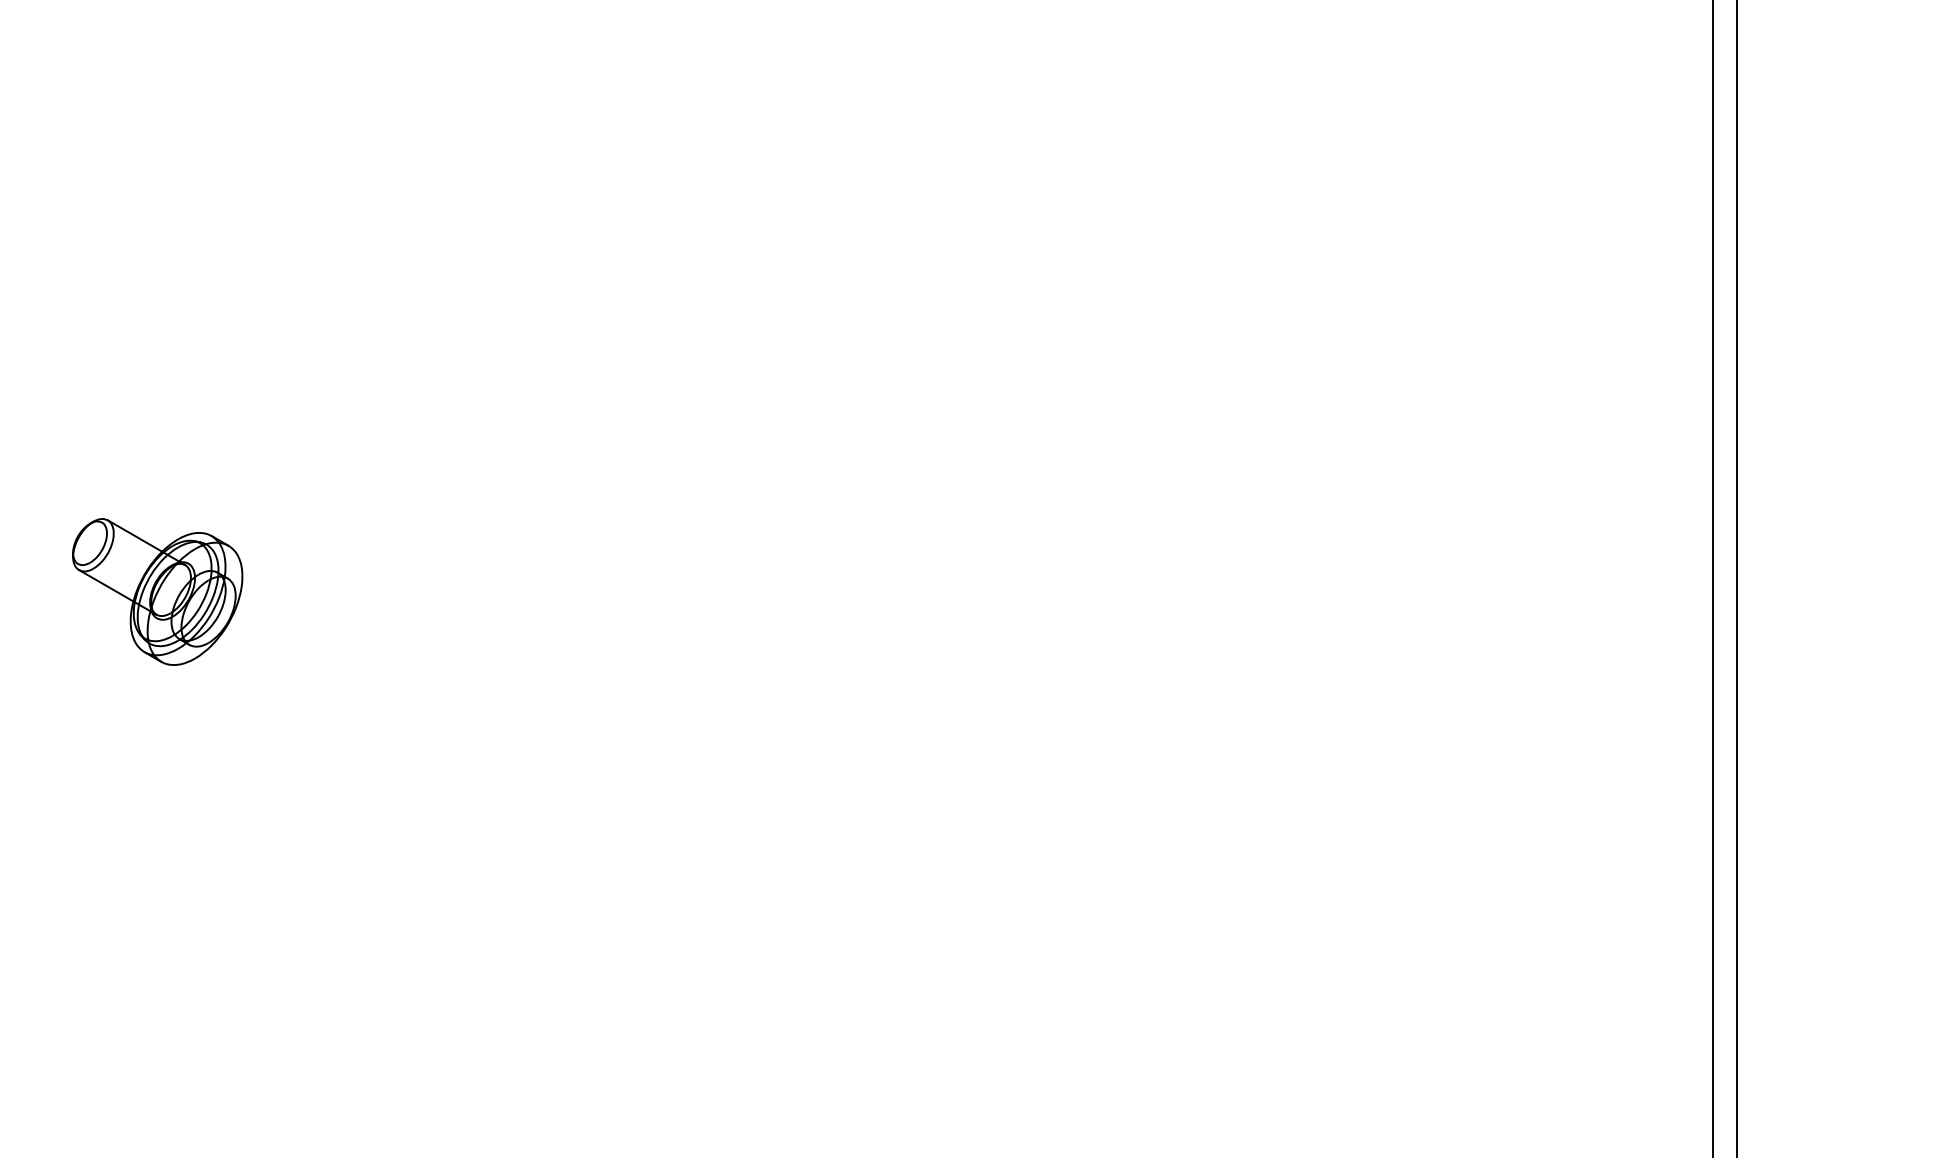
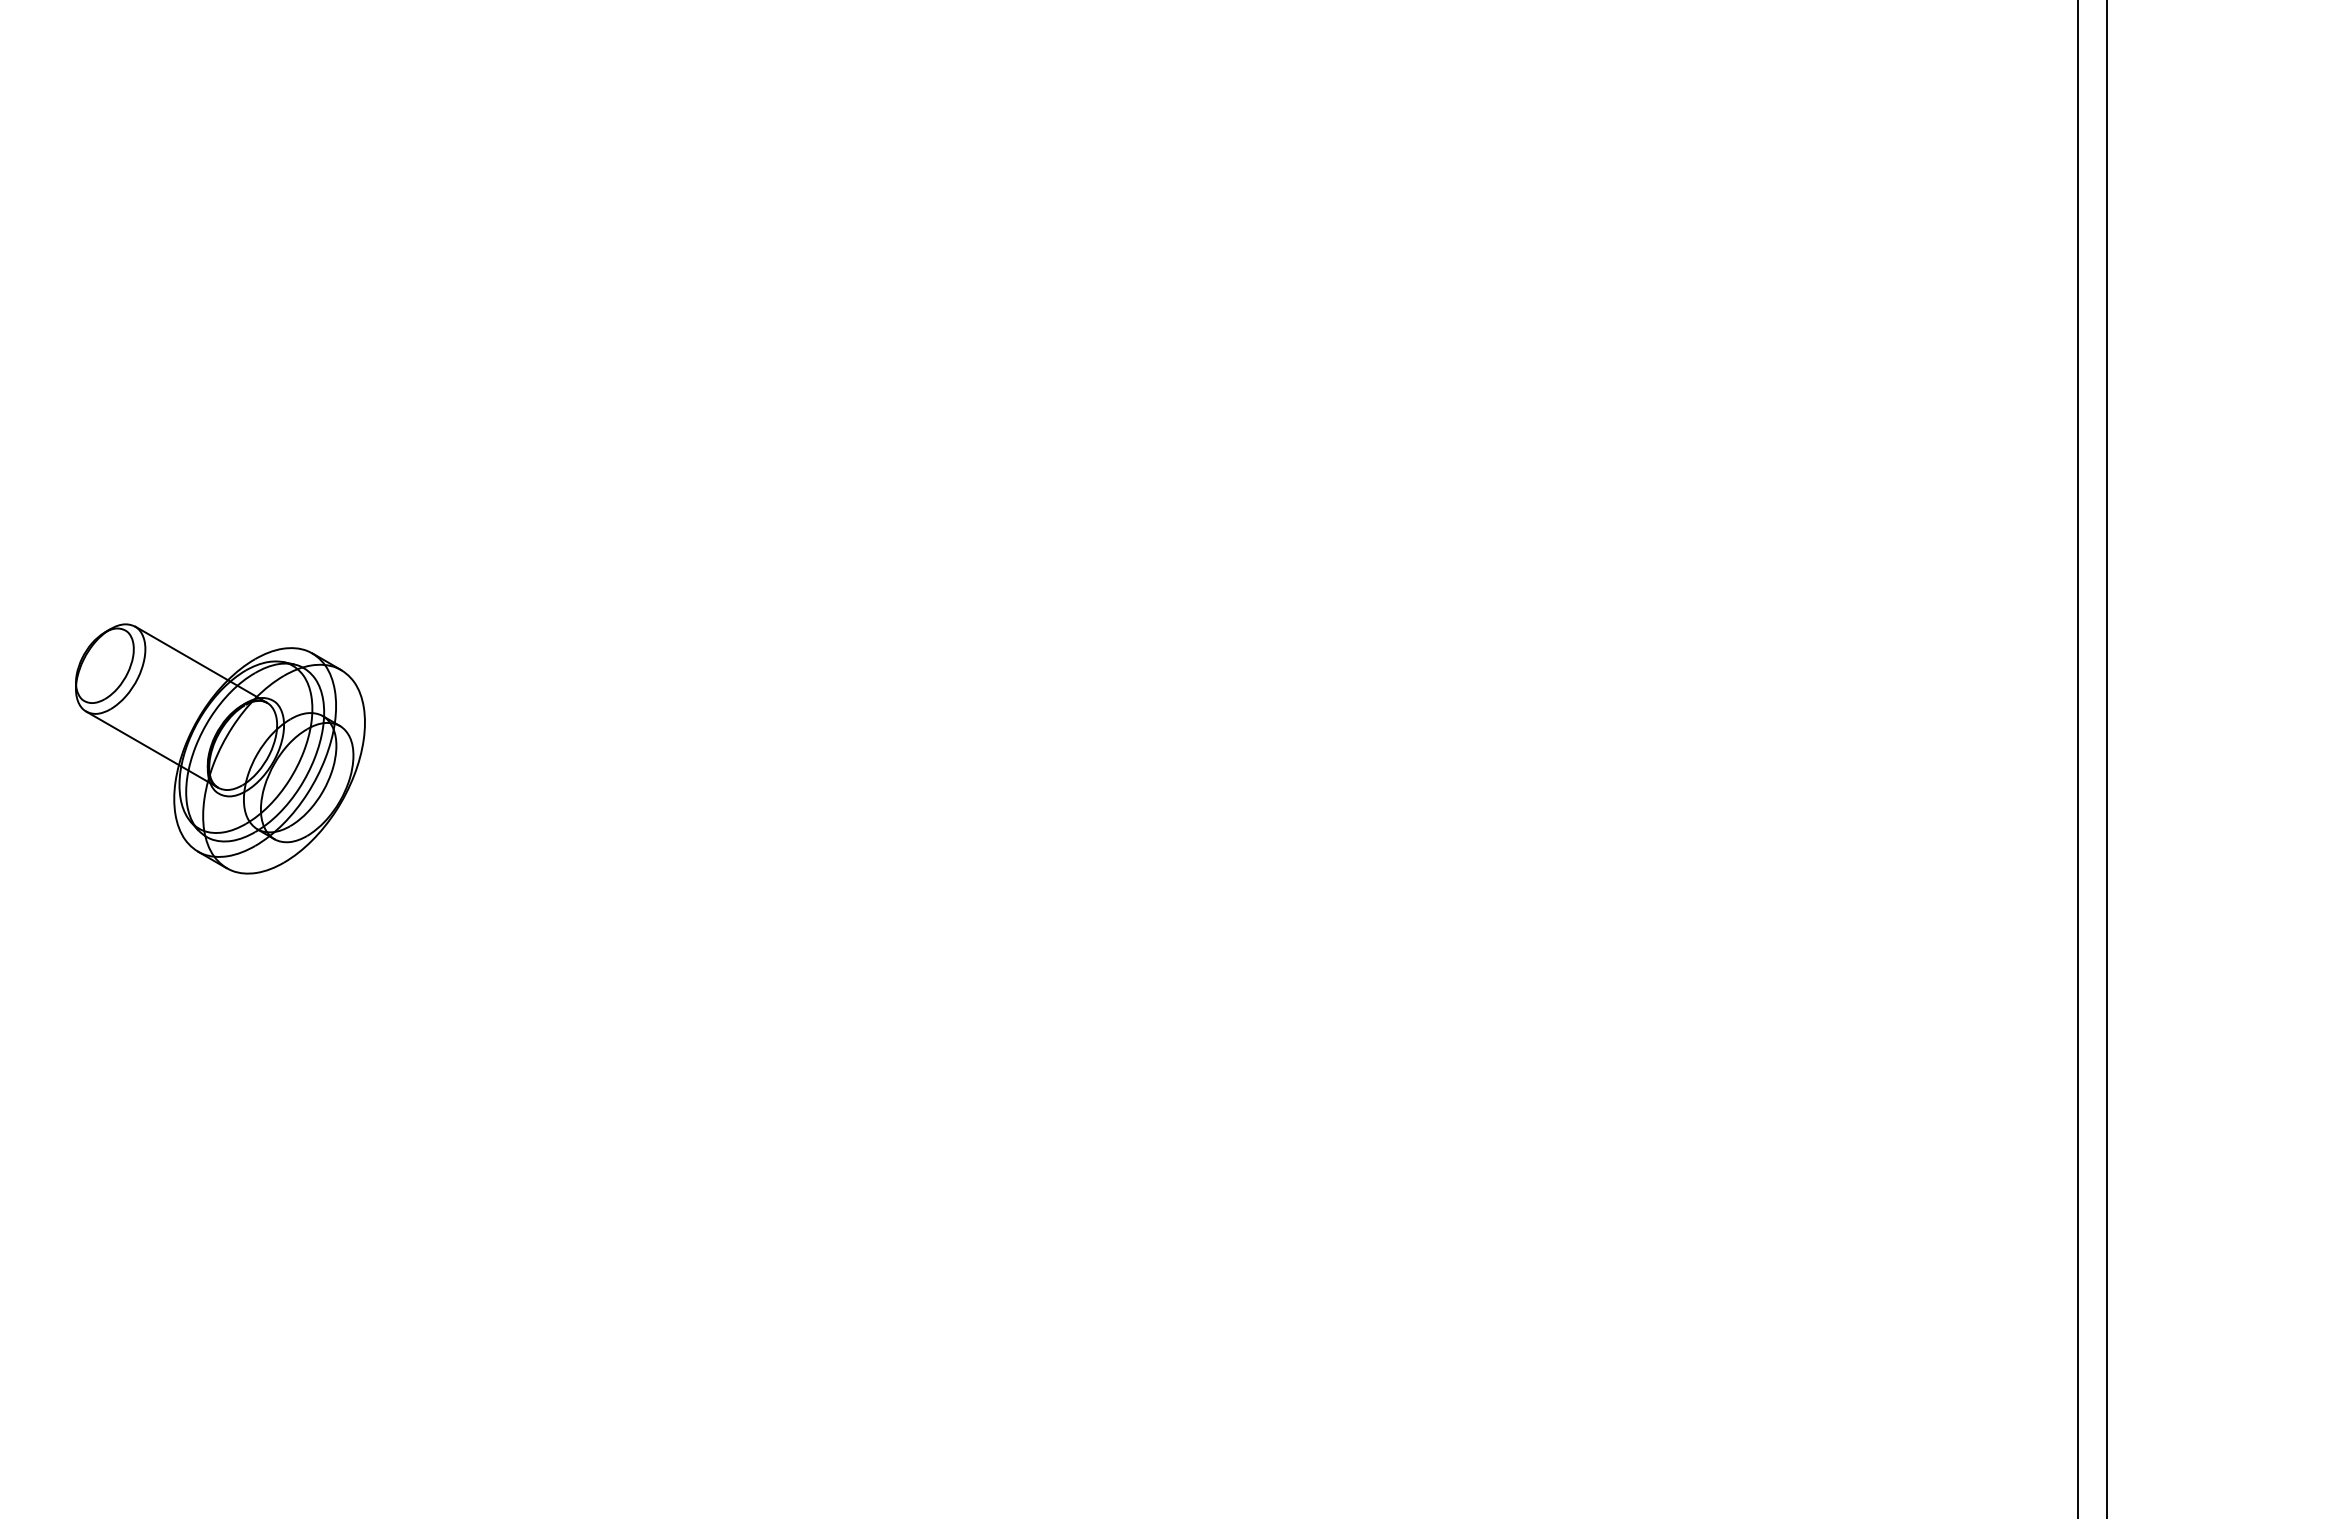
part: (157, 591) -> (220, 748), size x1.43

